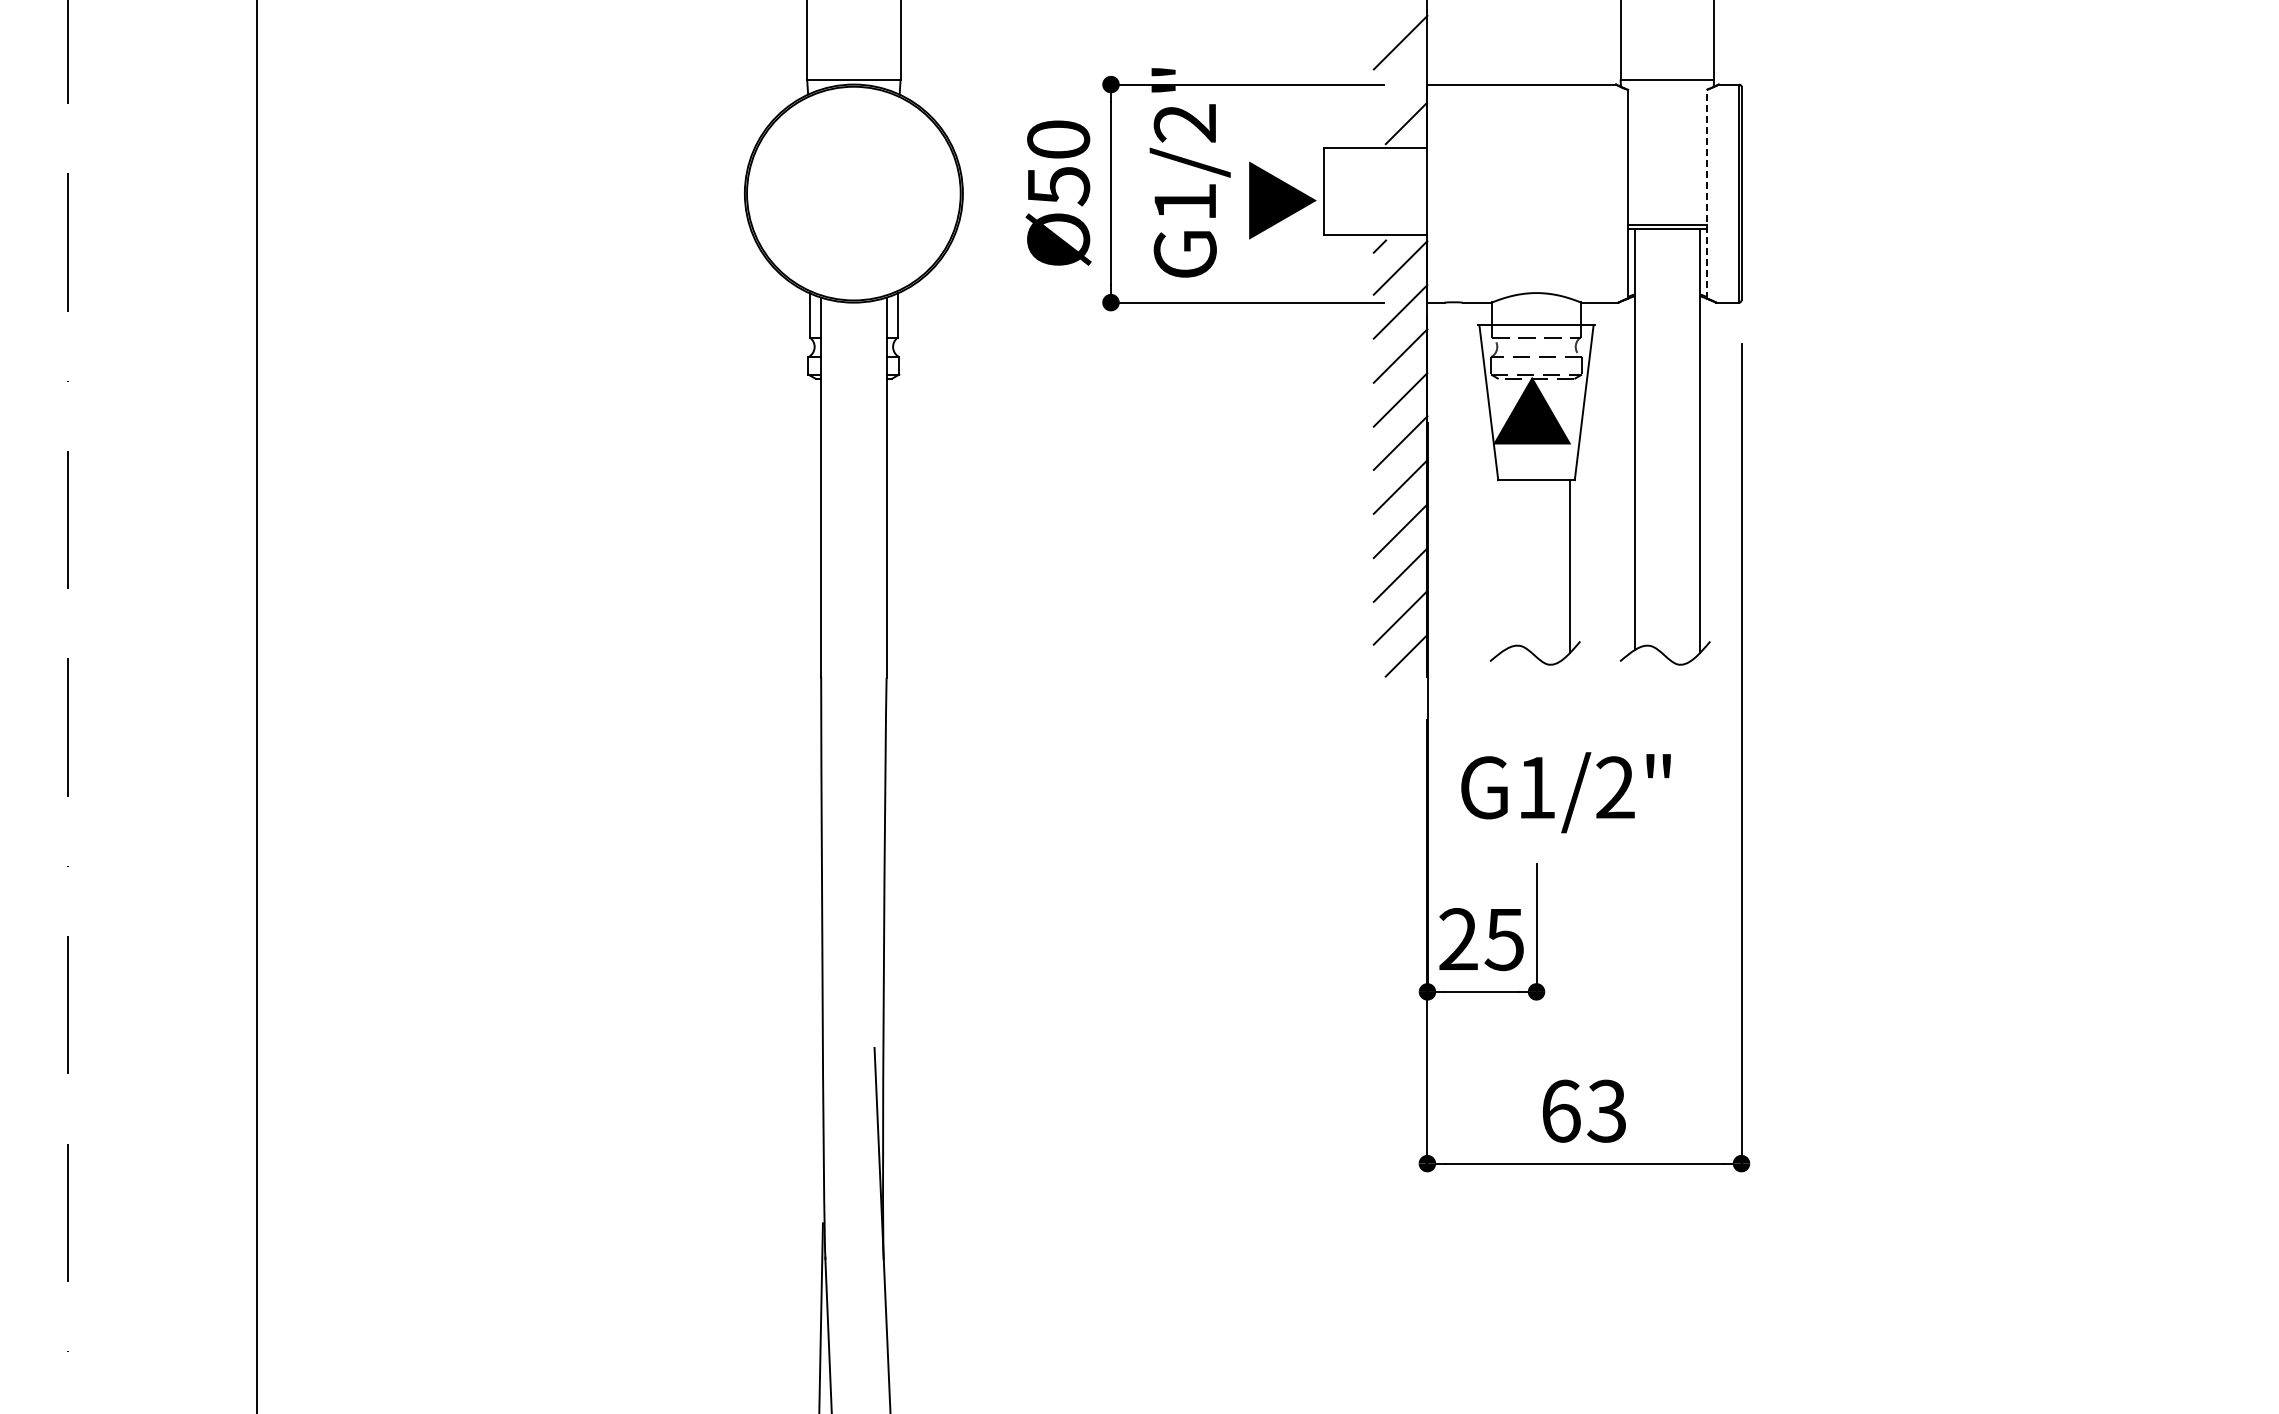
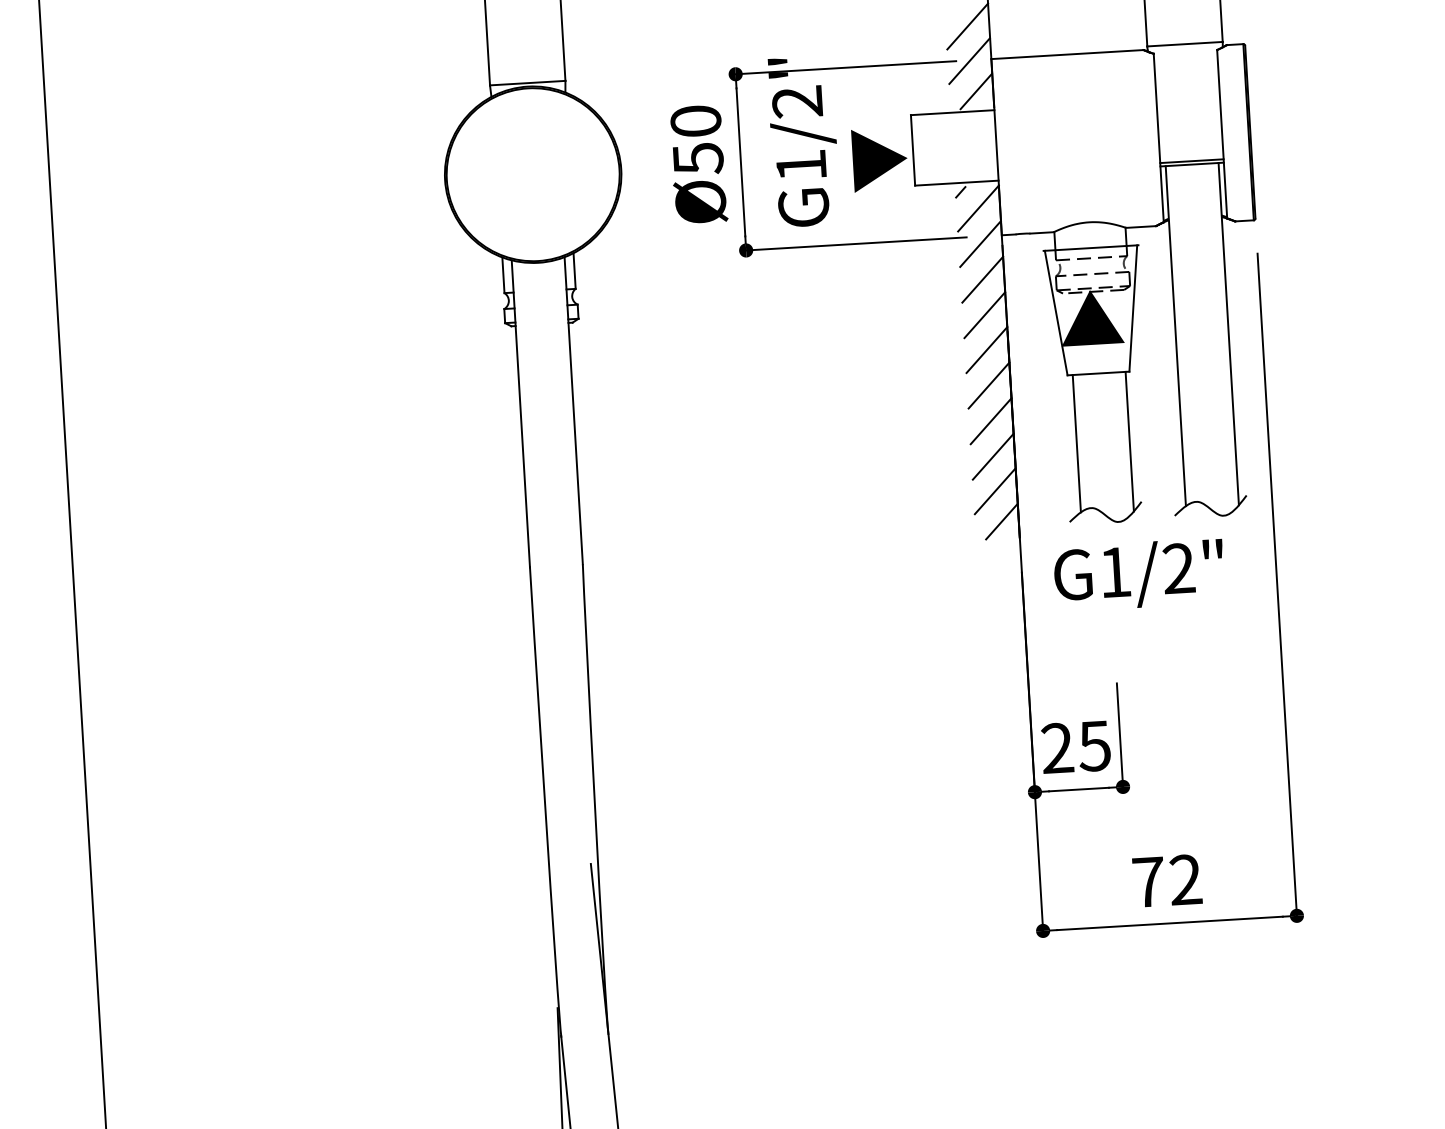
line: (1400, 85) -> (969, 61), added
line: (1706, 193) -> (1222, 133), dashed -> solid
line: (1504, 565) -> (1076, 443), added
text: (1565, 792) -> (1138, 574), moved
text: (1584, 1110) -> (1167, 880), 63 -> 72

